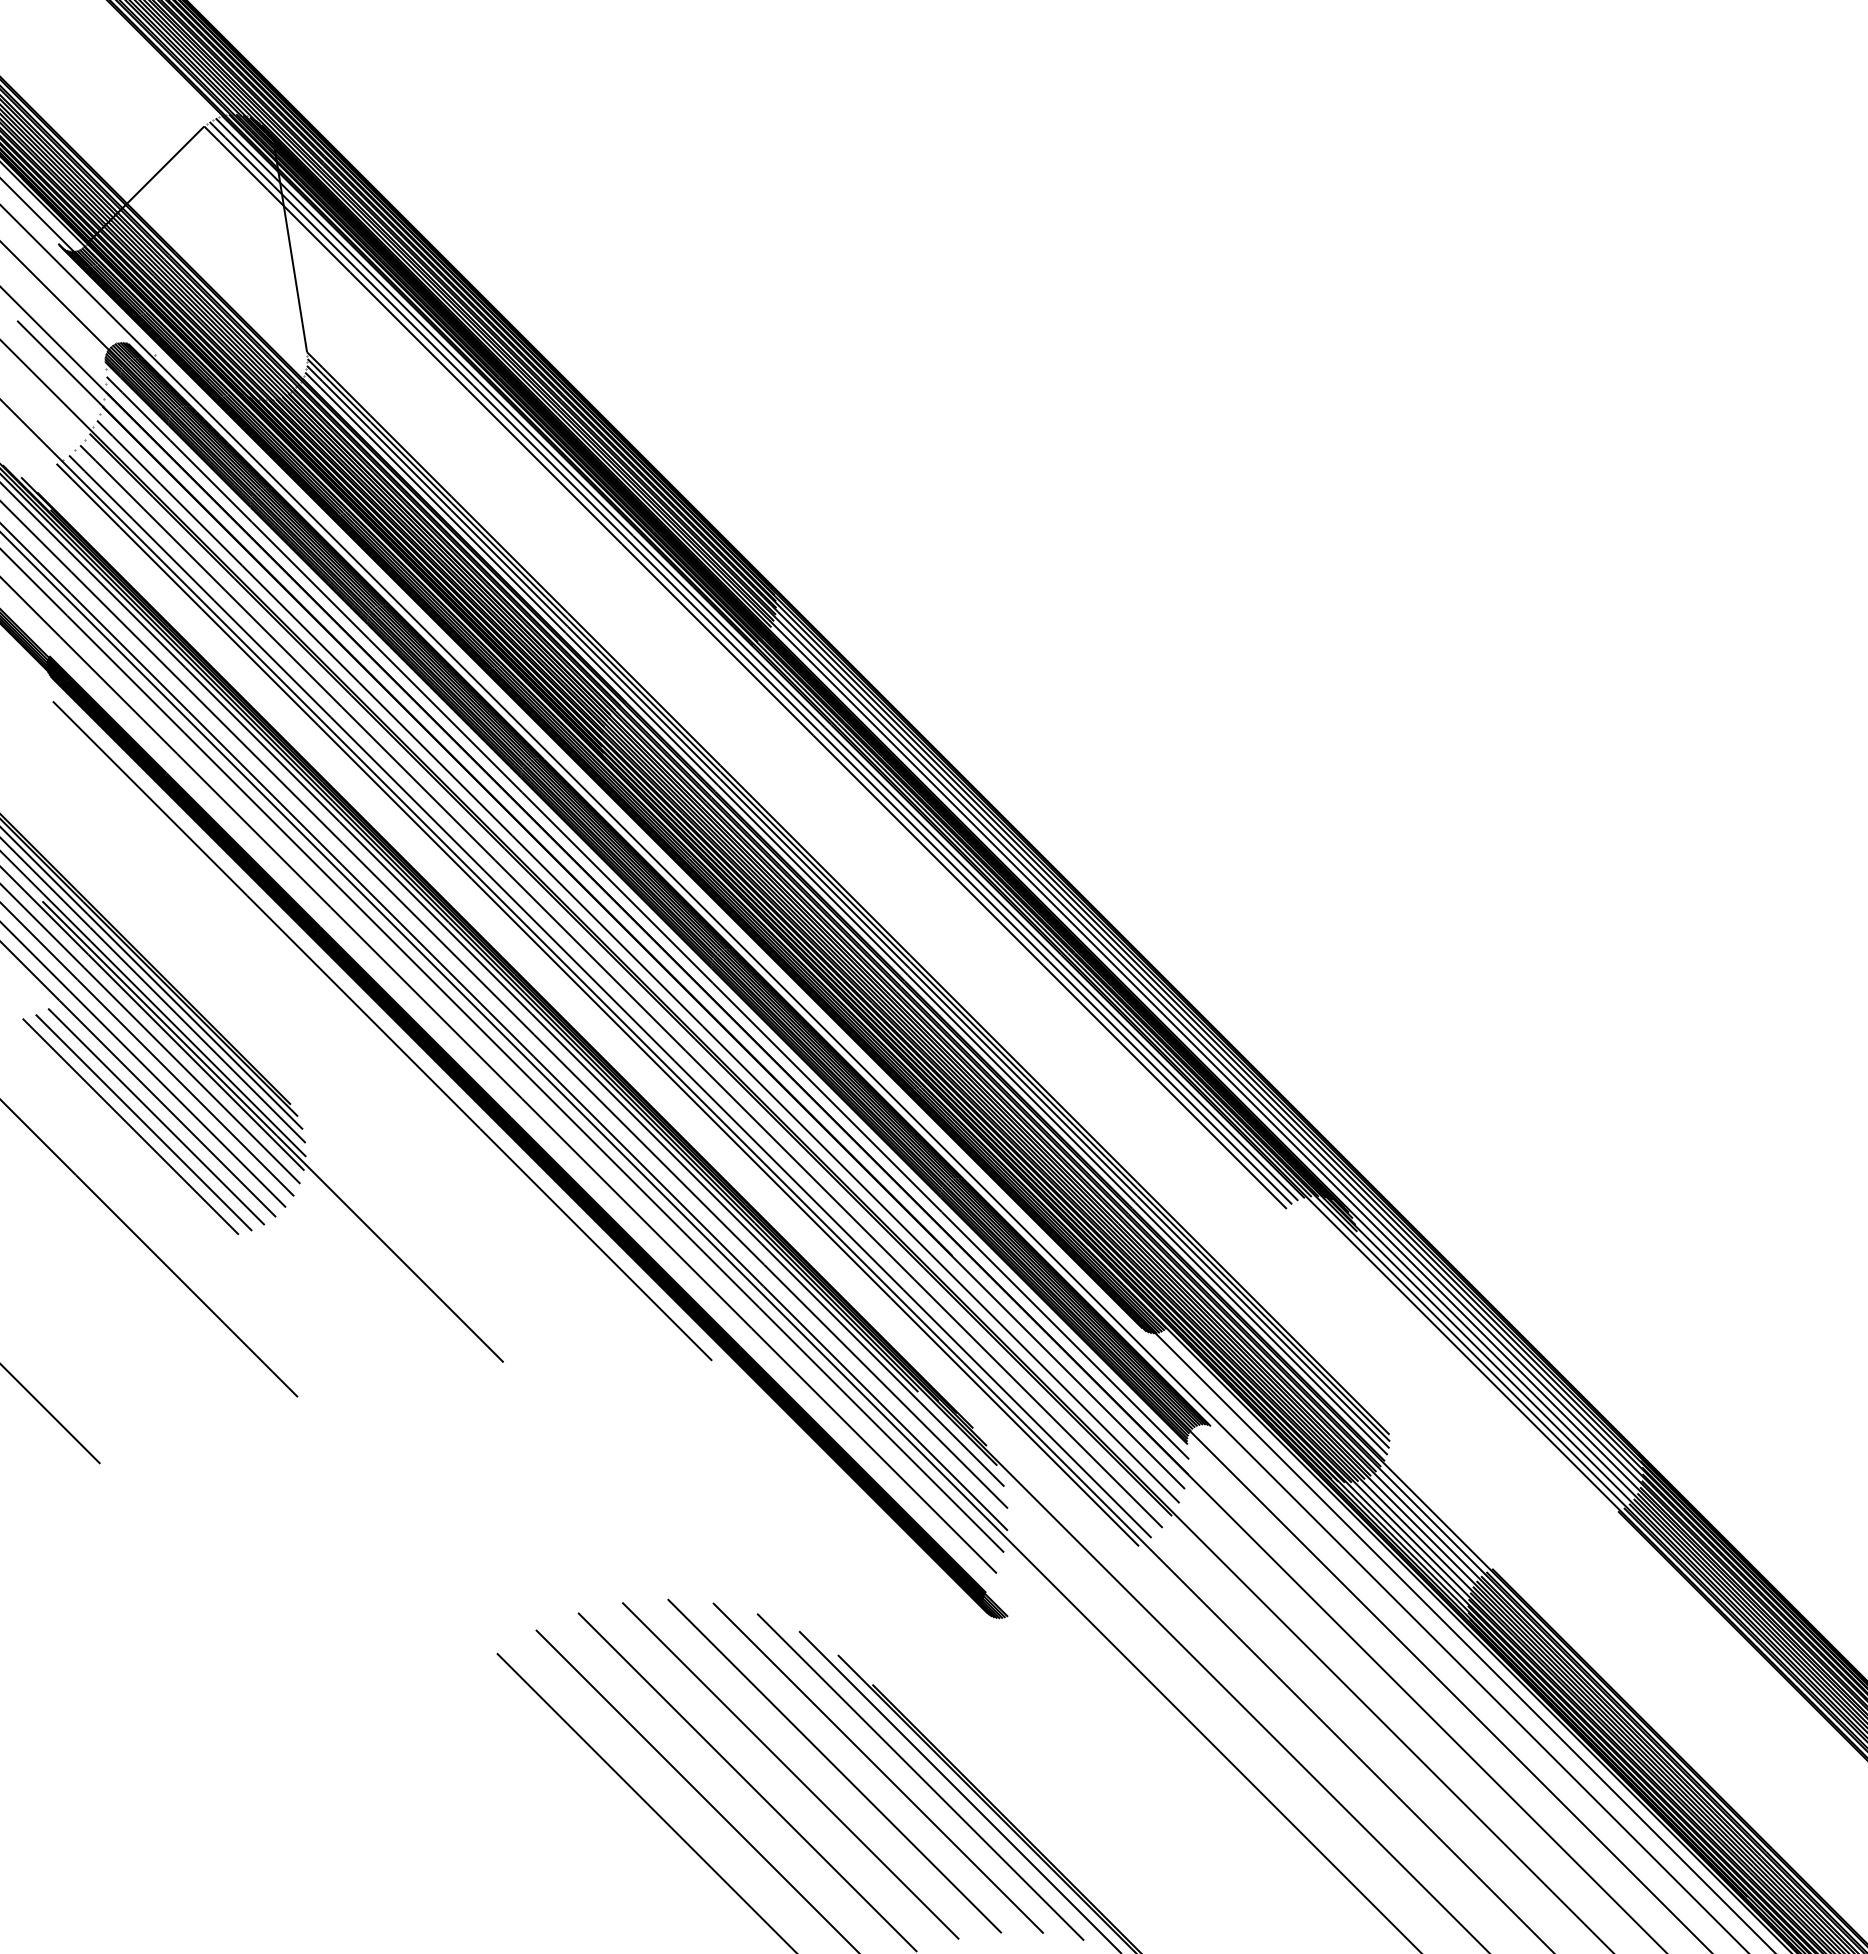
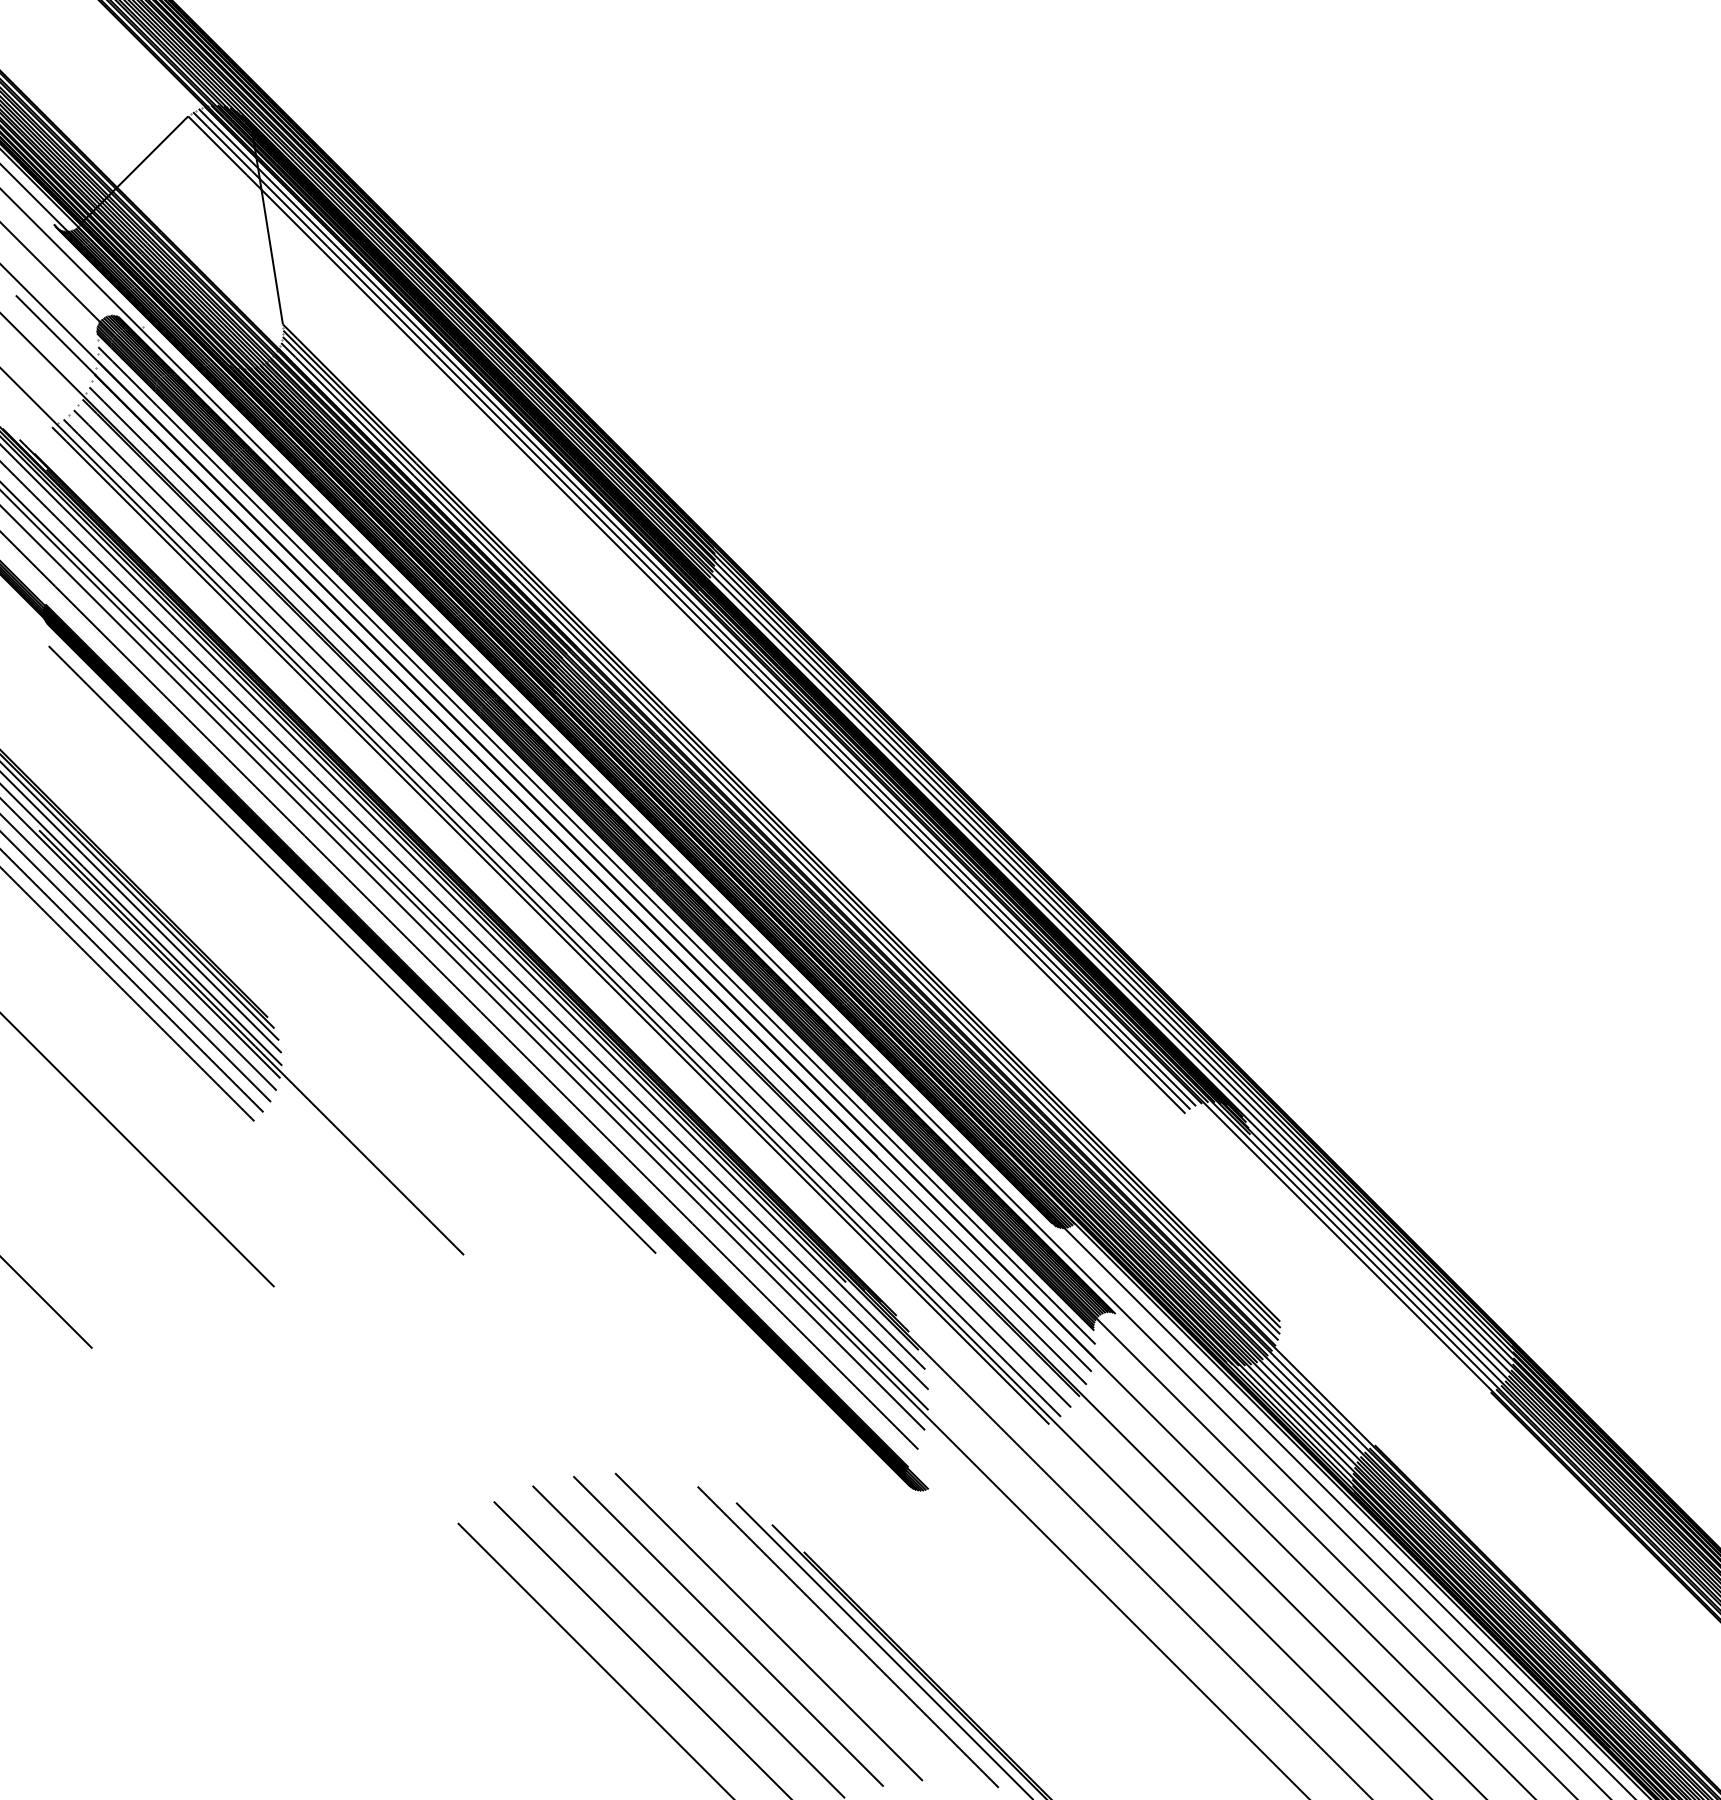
line: (156, 1116) -> (144, 1028), removed
line: (143, 1122) -> (132, 1034), removed
line: (130, 1126) -> (120, 1037), removed
line: (878, 1768) -> (809, 1629), removed

